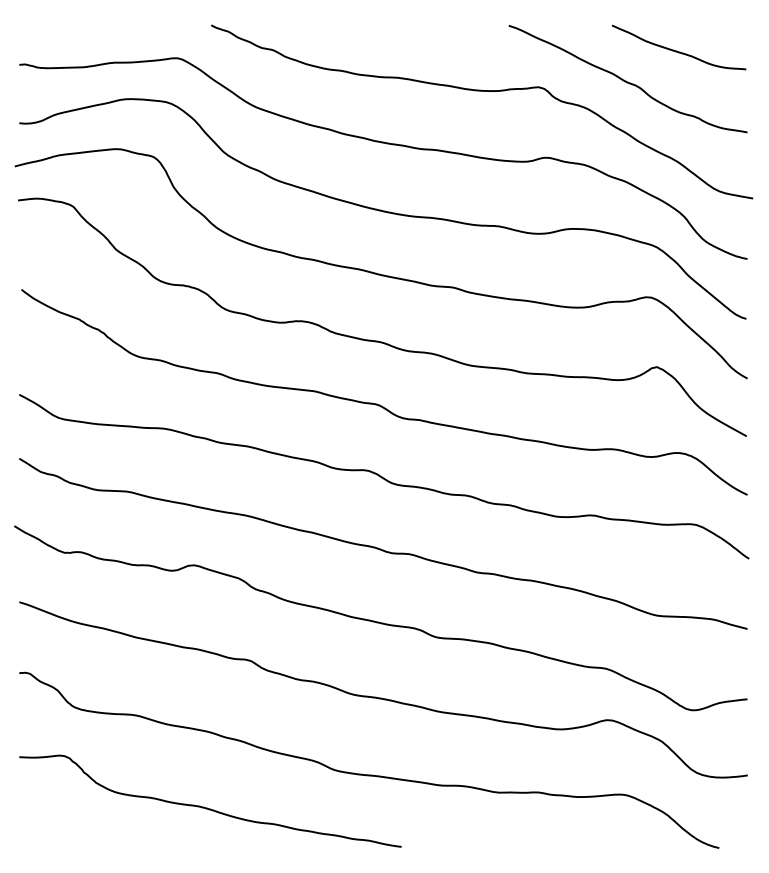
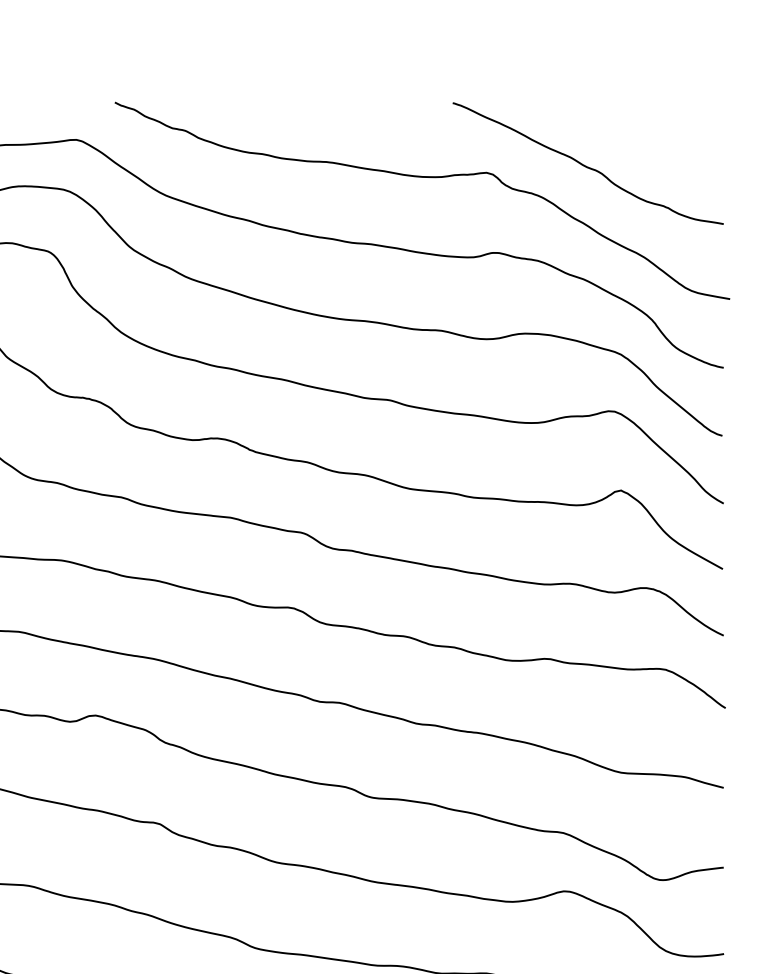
curve: (677, 50) -> (644, 131), removed

